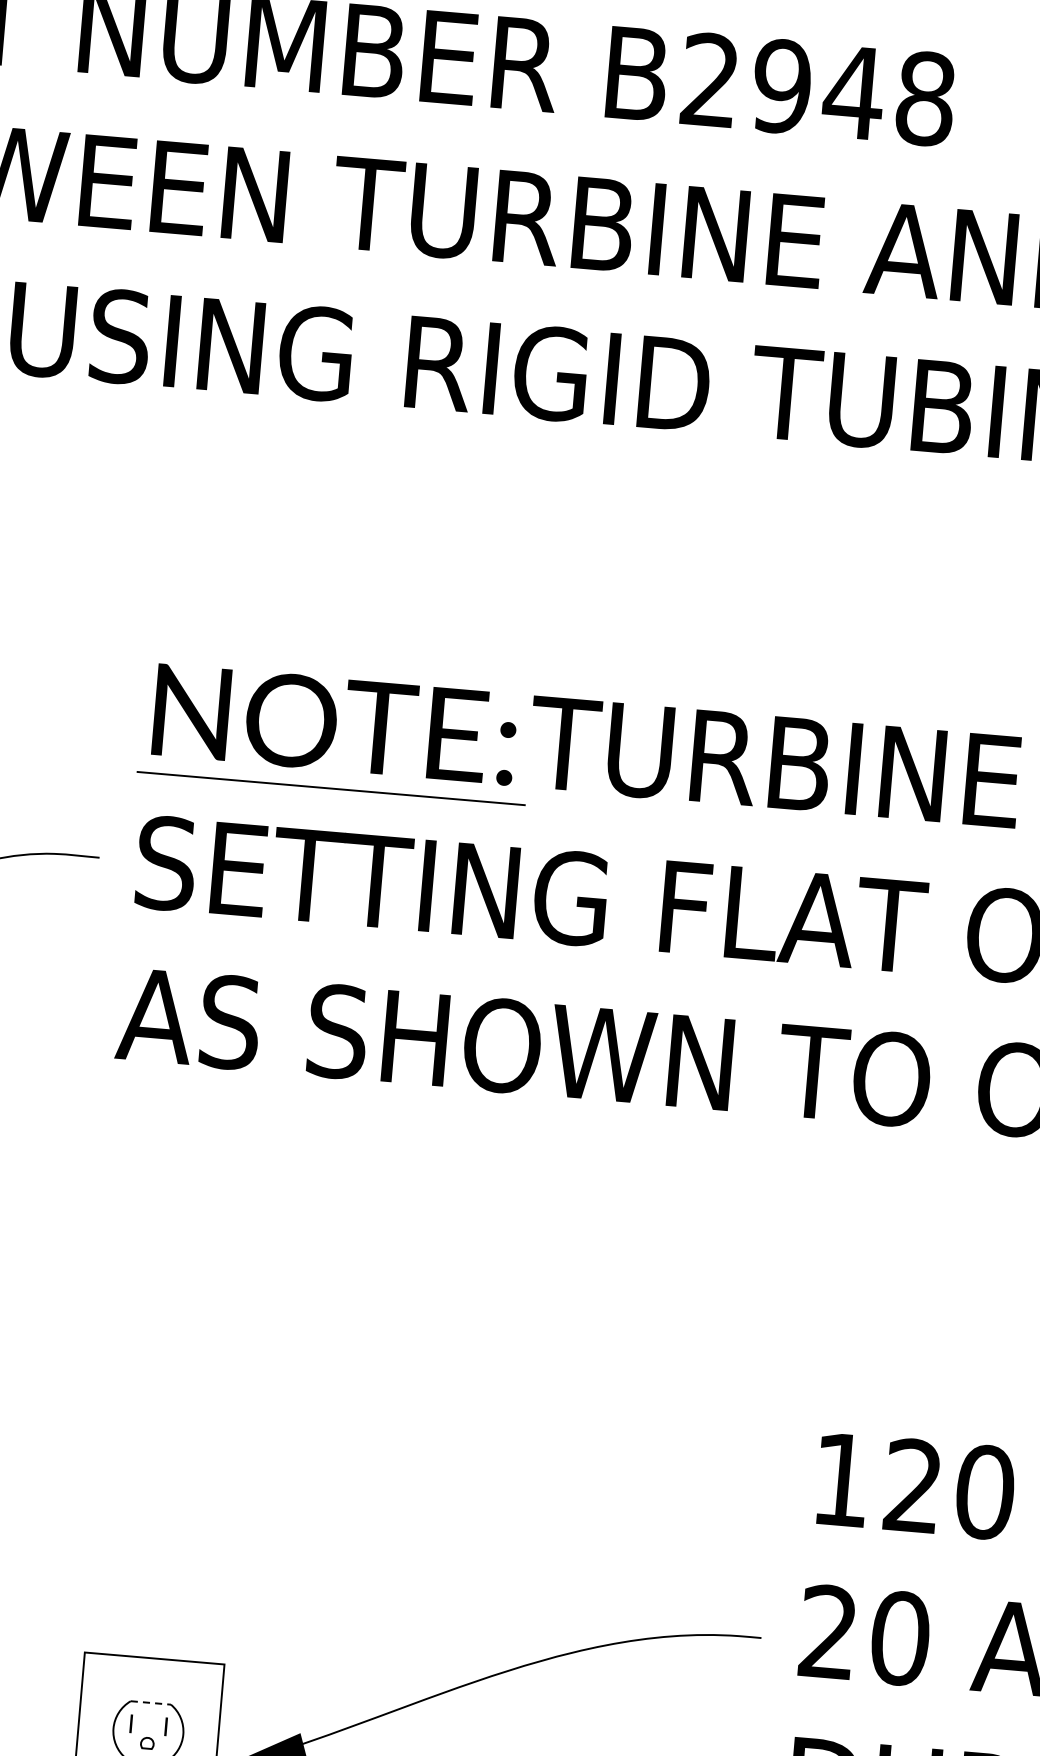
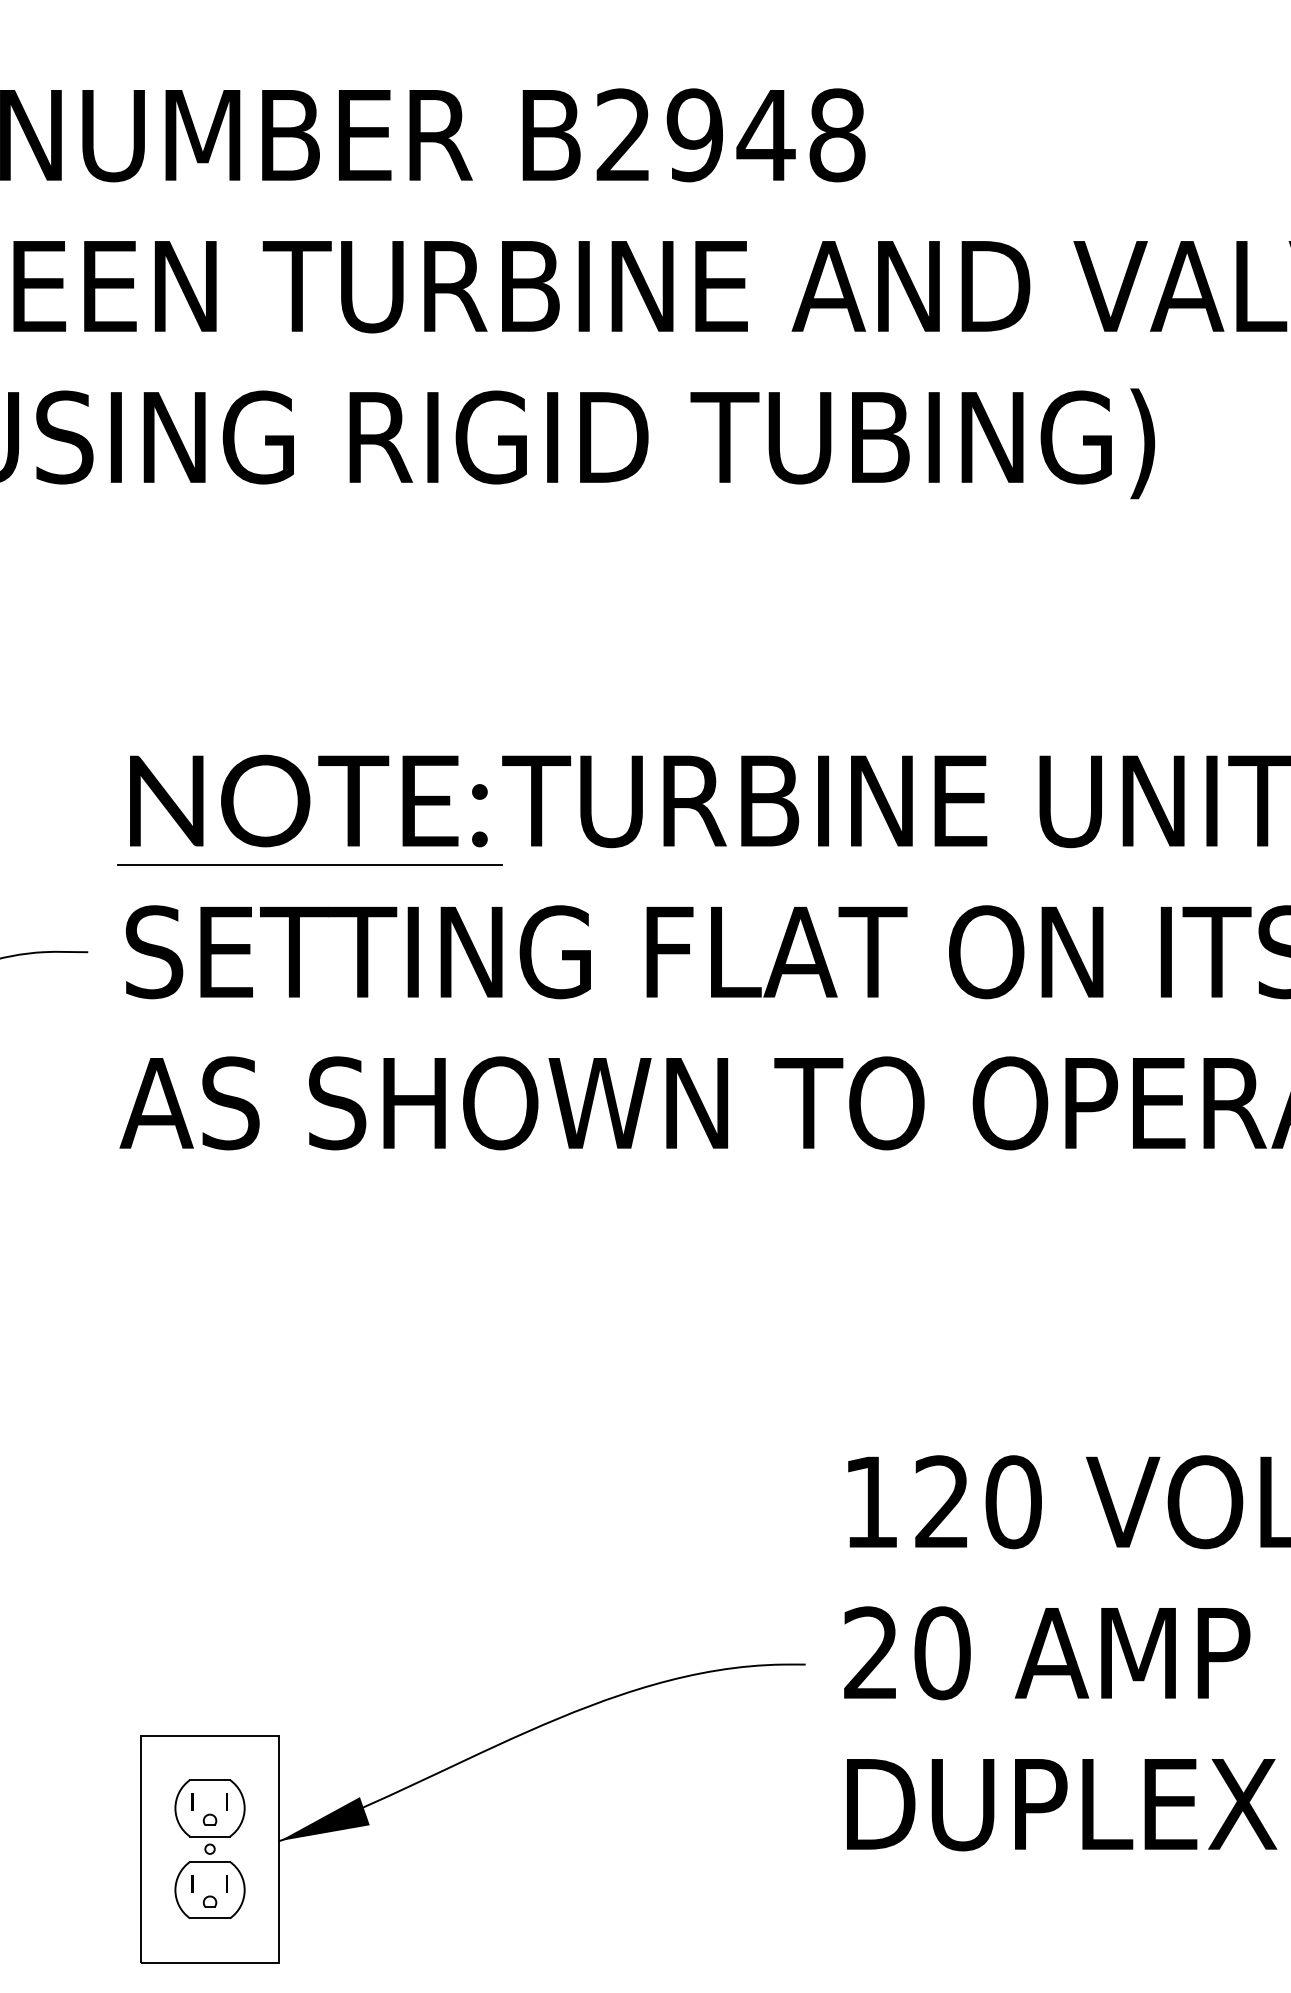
line: (151, 1702) -> (210, 1779), dashed -> solid

